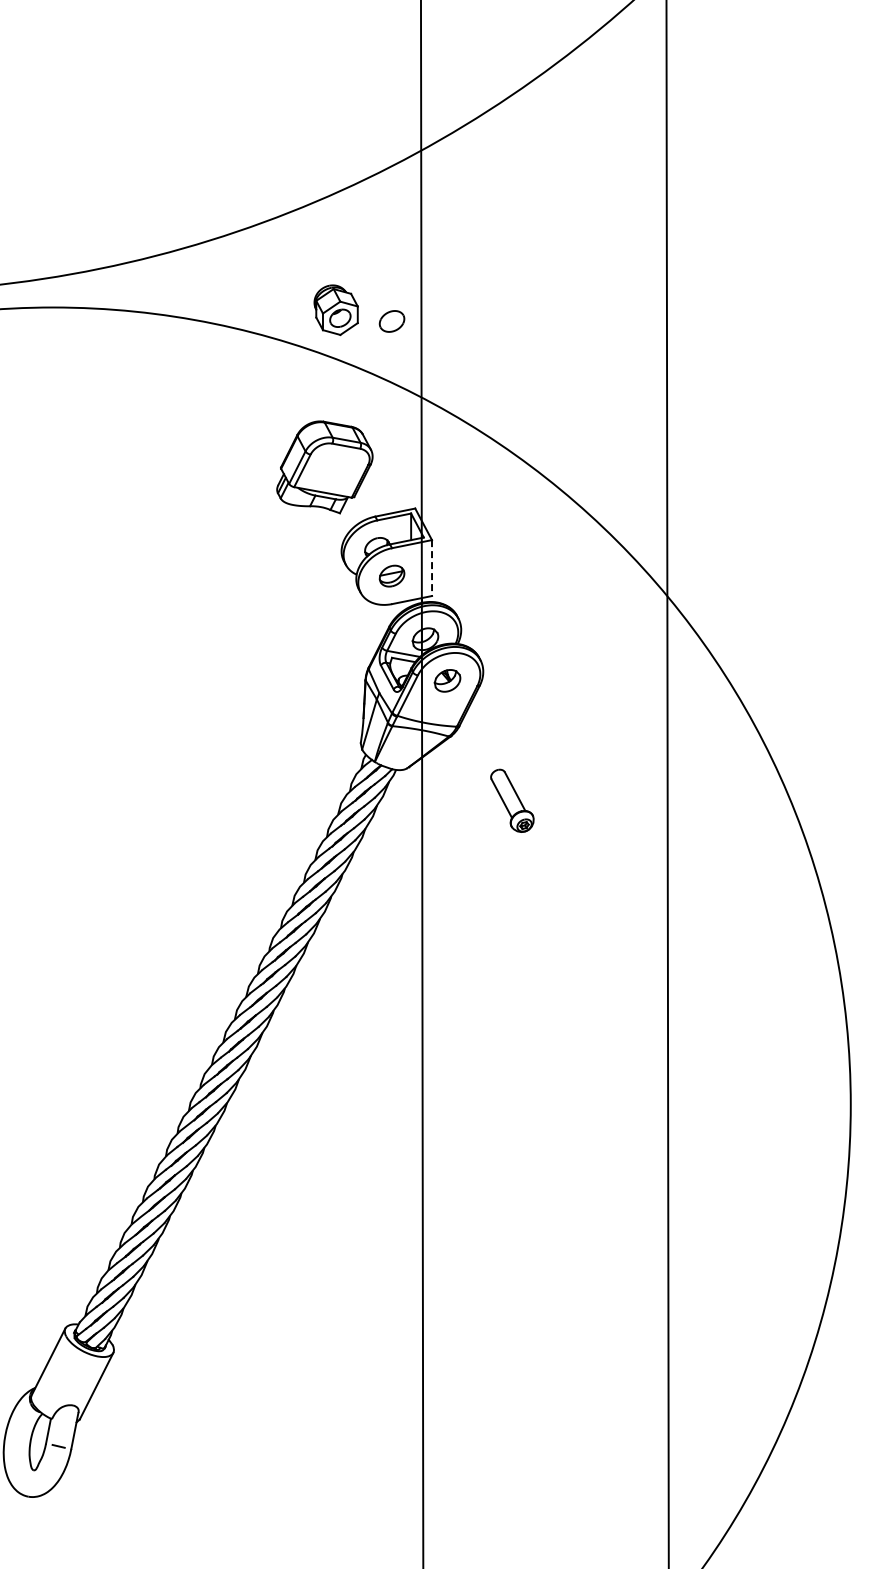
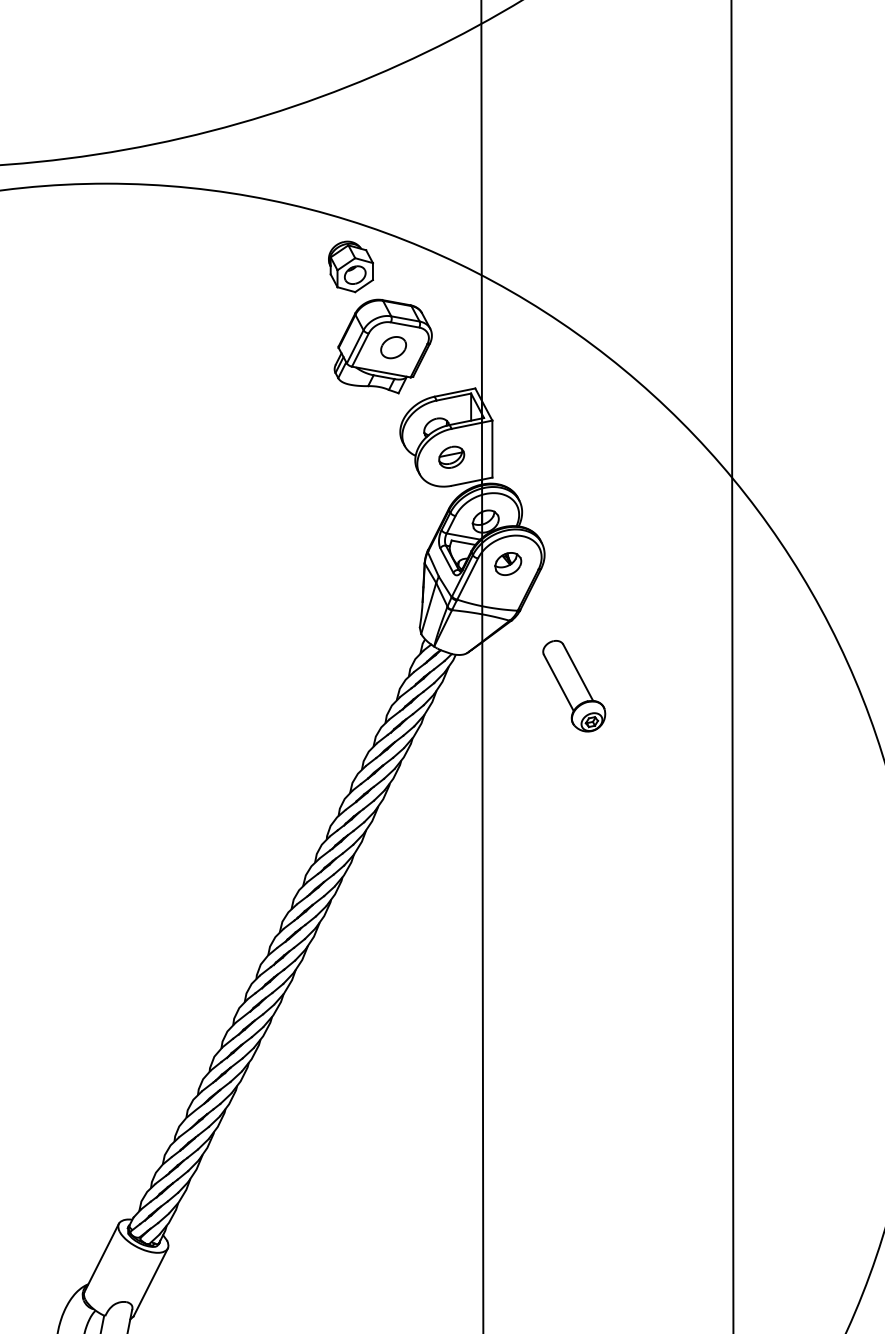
part: (335, 309) -> (350, 266), moved
part: (391, 321) -> (393, 347), moved
line: (432, 568) -> (492, 449), dashed -> solid
part: (512, 800) -> (574, 685), size x1.43

